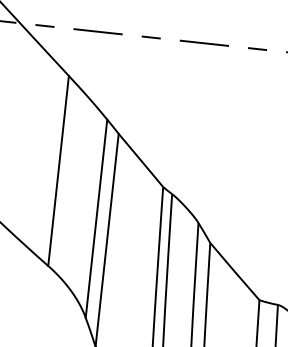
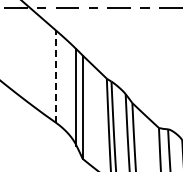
line: (58, 168) -> (55, 75), solid -> dashed

